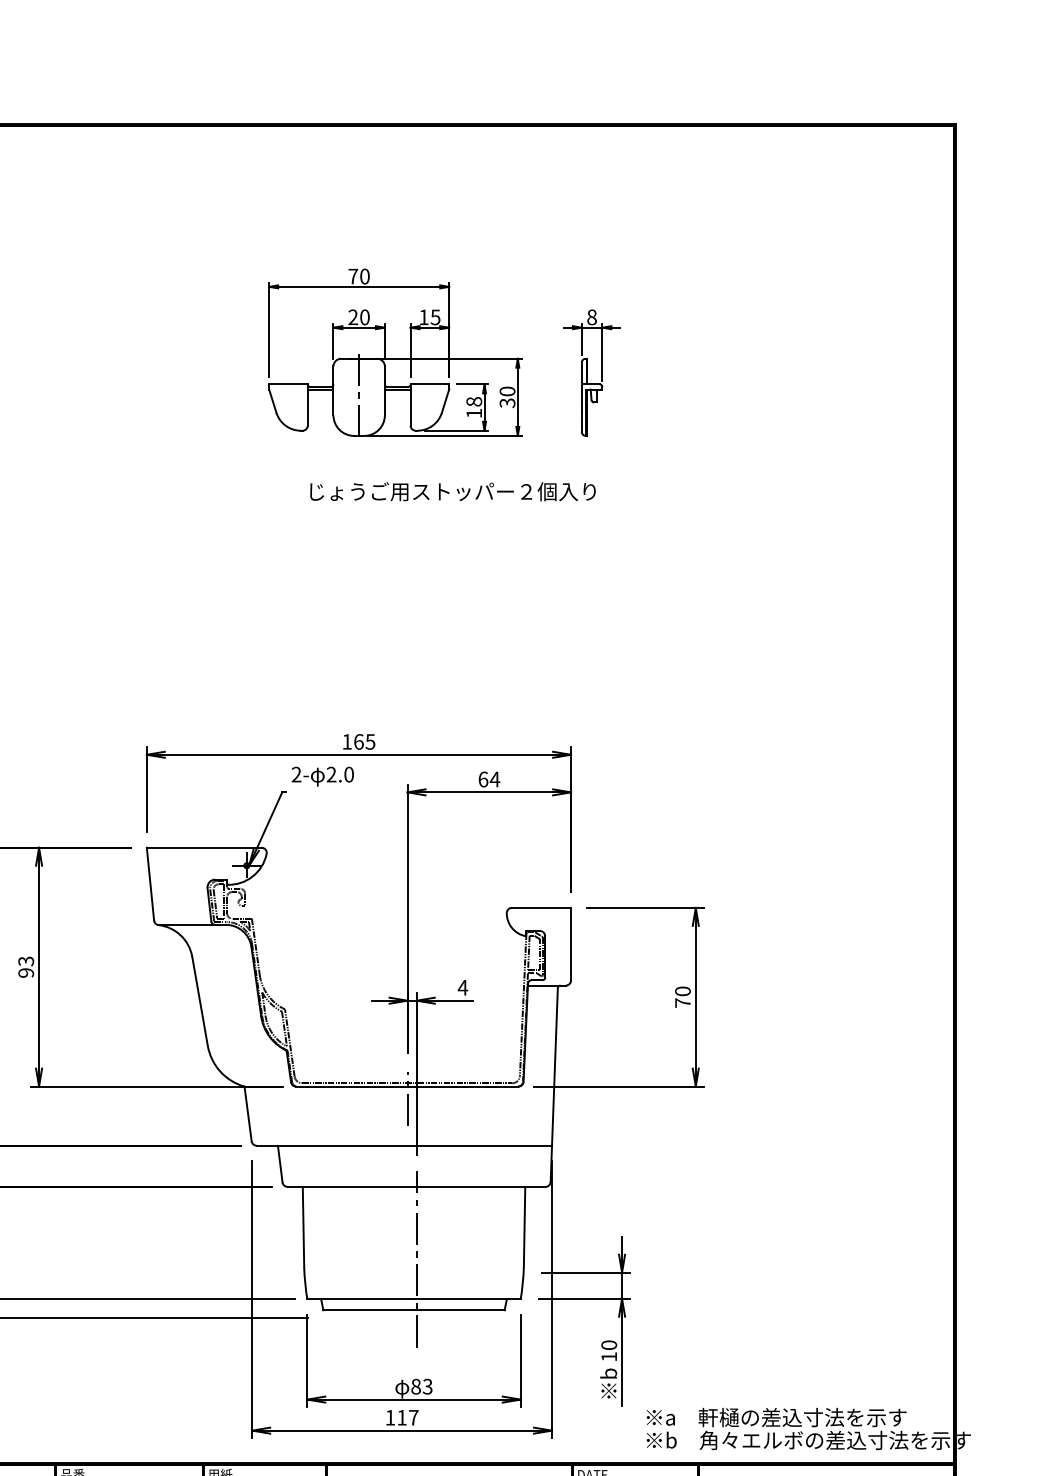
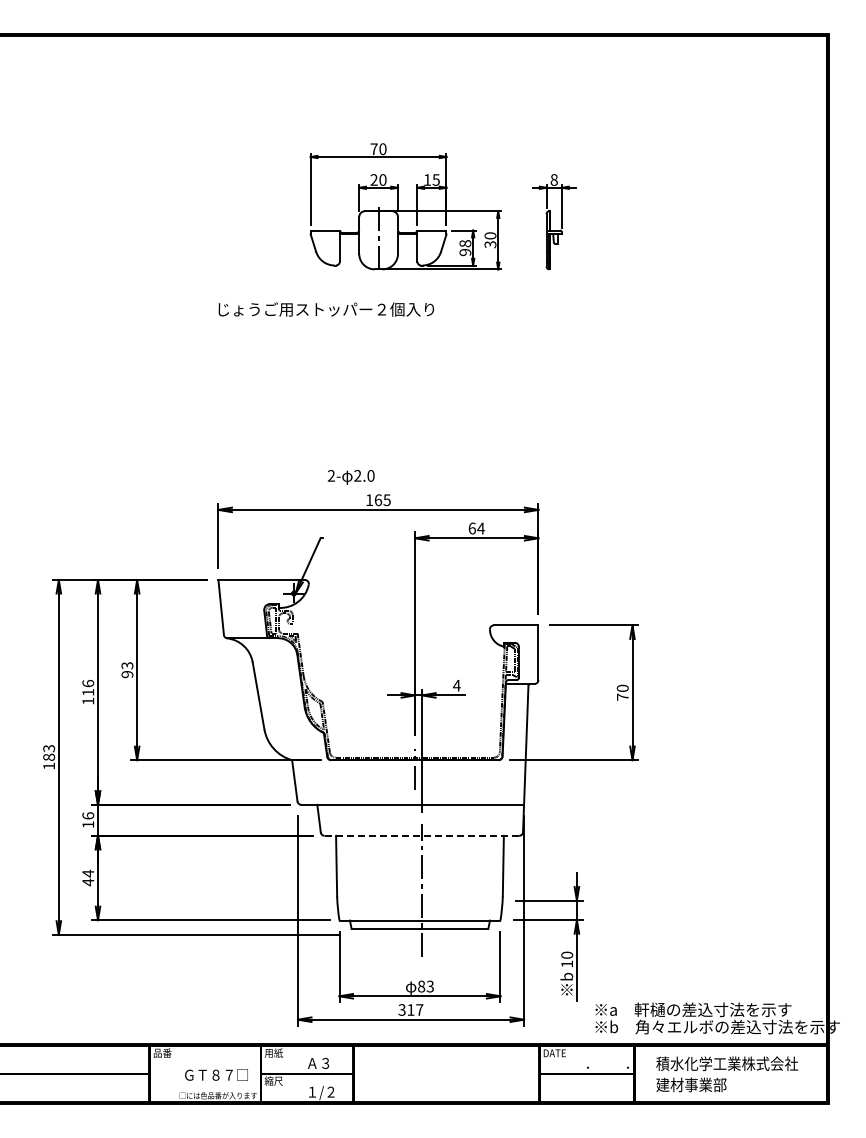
text: (474, 413) -> (465, 252), 18 -> 98
text: (451, 491) -> (325, 309), moved
text: (321, 776) -> (350, 477), moved
line: (416, 1186) -> (421, 835), solid -> dashed
text: (389, 1417) -> (401, 1009), 117 -> 317

